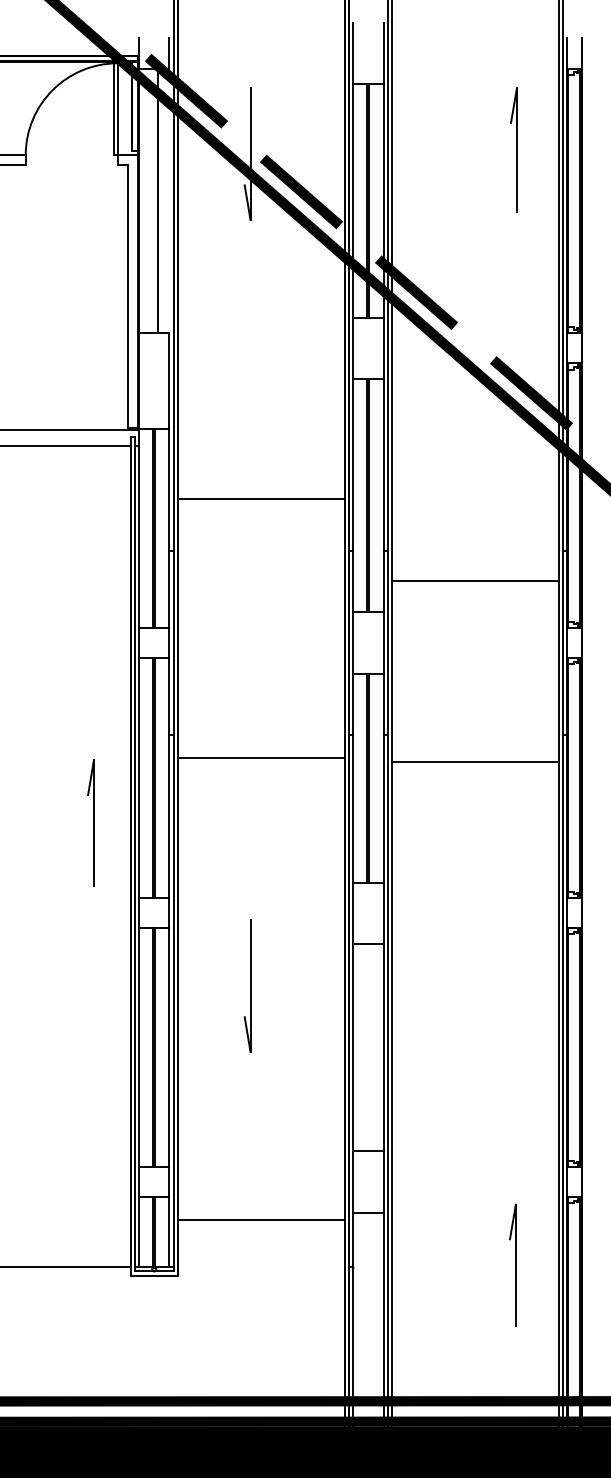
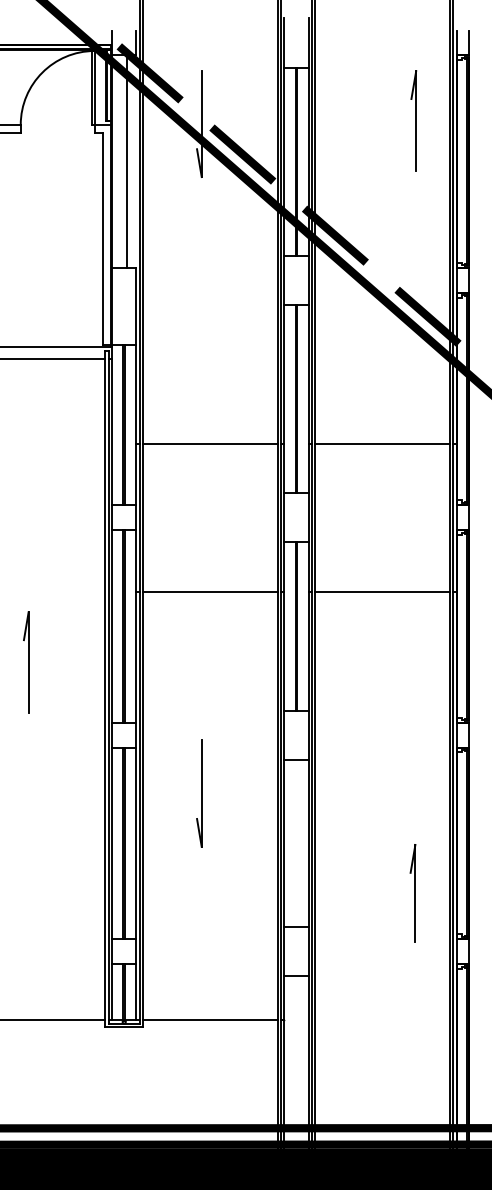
line: (261, 498) -> (210, 443), moved
line: (475, 580) -> (382, 443), moved
line: (261, 758) -> (210, 591), moved
line: (475, 761) -> (382, 591), moved
part: (91, 822) -> (26, 662), moved
line: (261, 1220) -> (210, 1020), moved
part: (512, 1264) -> (412, 893), moved

